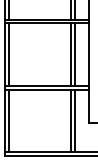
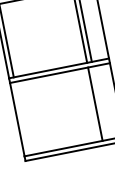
line: (8, 120) -> (21, 118), removed
line: (74, 120) -> (99, 103), removed

